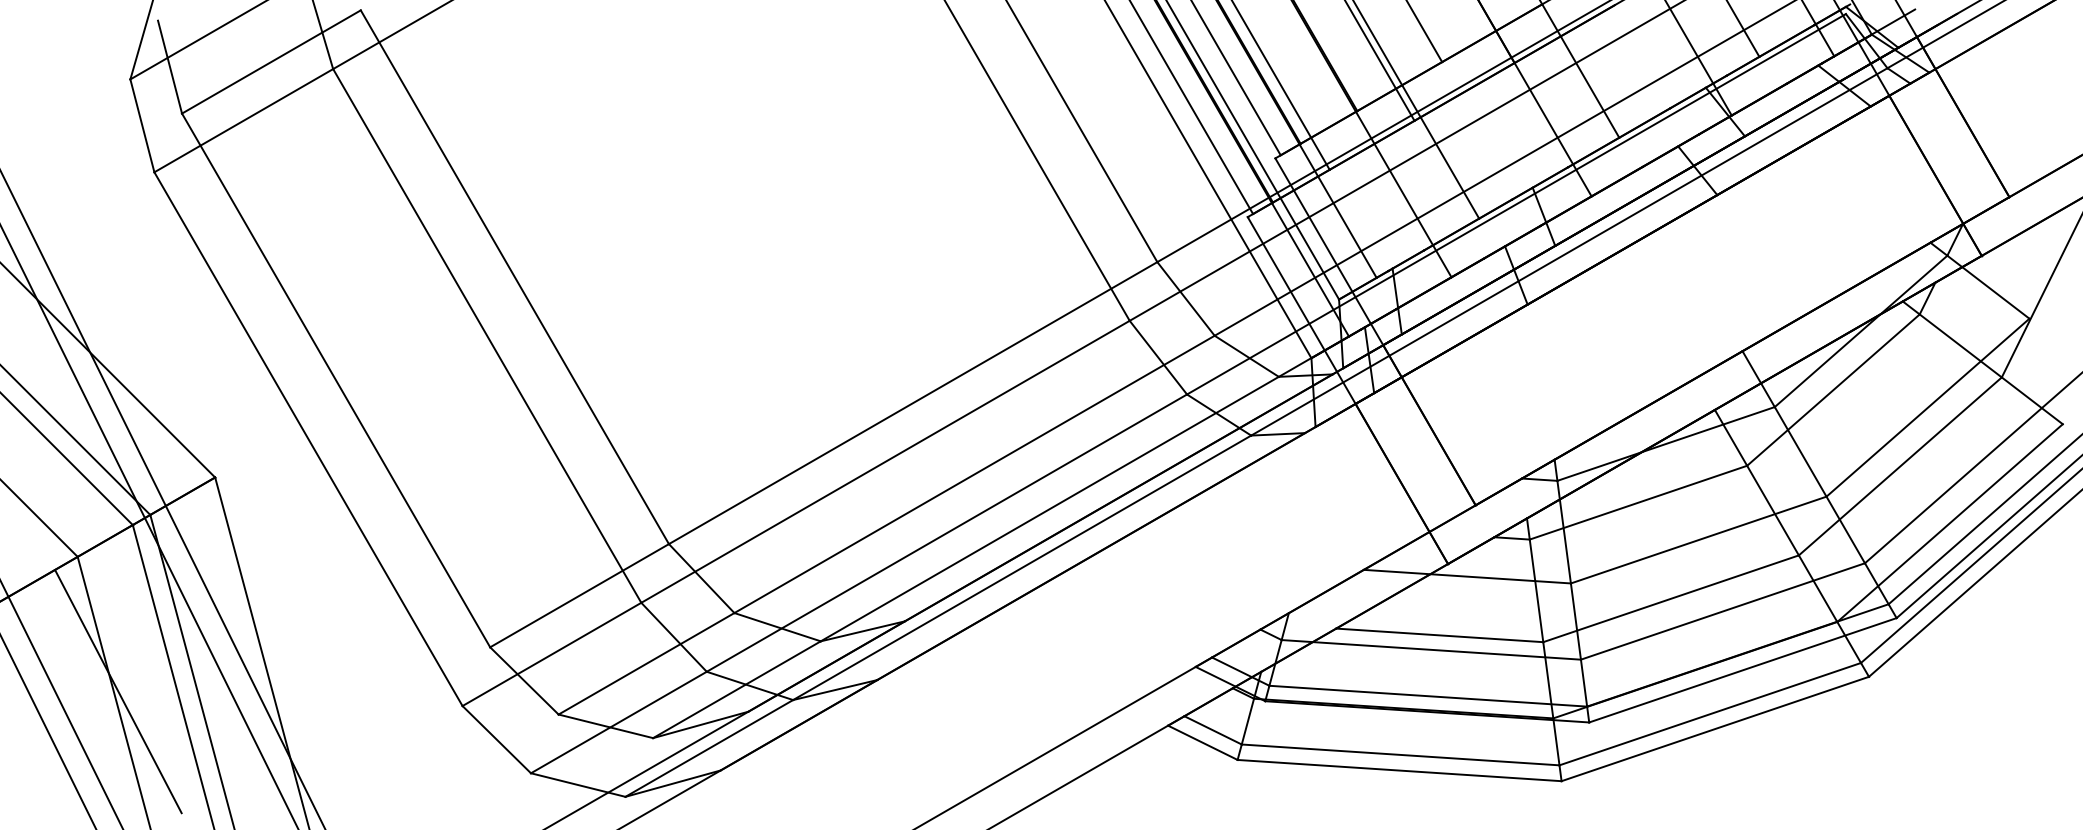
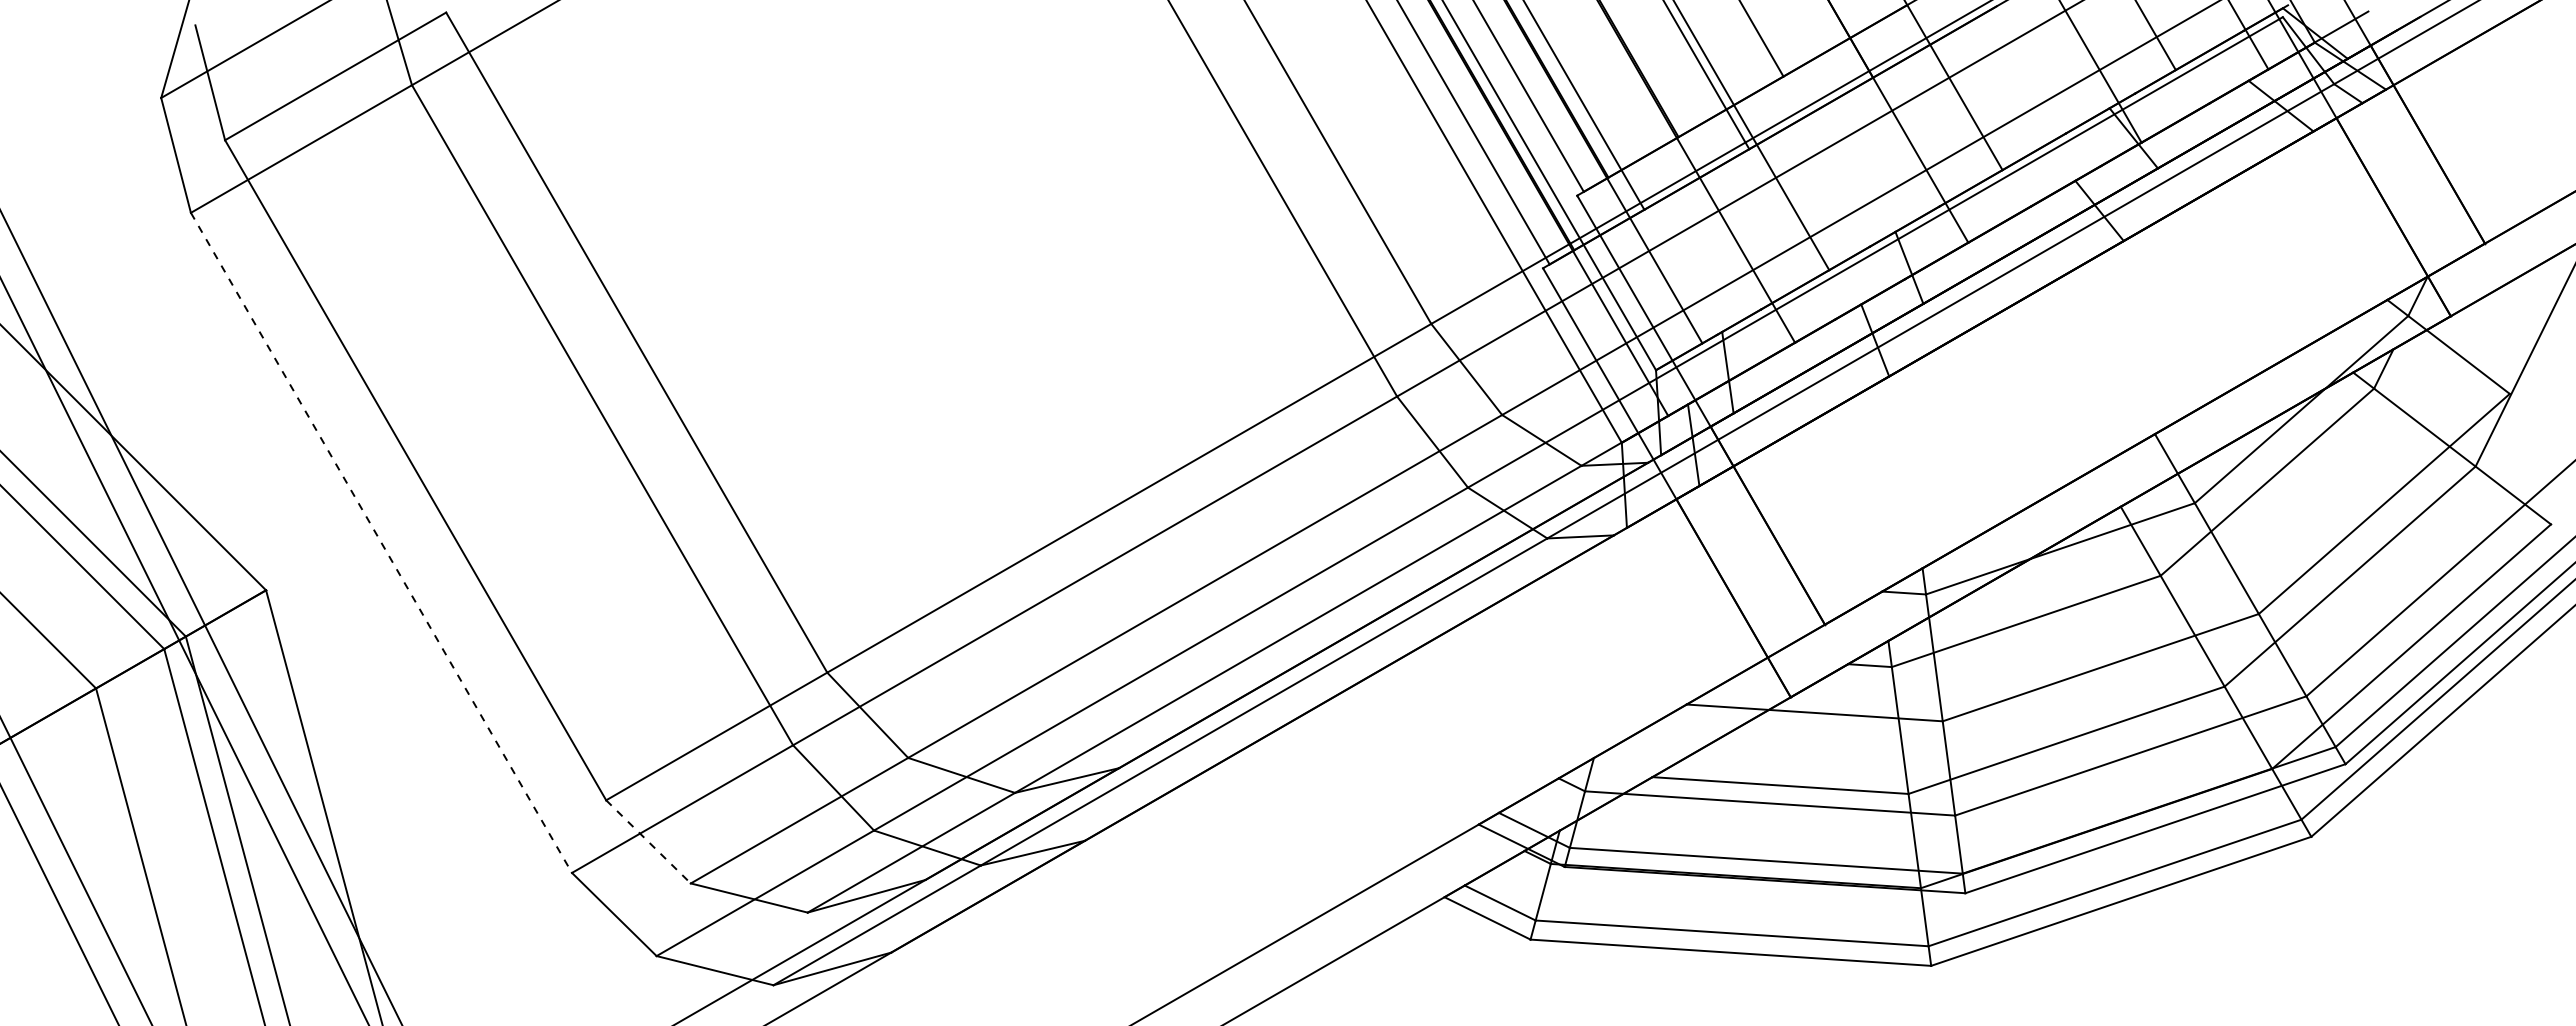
line: (308, 439) -> (381, 543), solid -> dashed
line: (524, 681) -> (648, 842), solid -> dashed
line: (118, 691) -> (146, 854), removed

